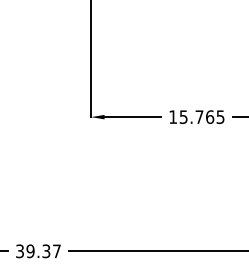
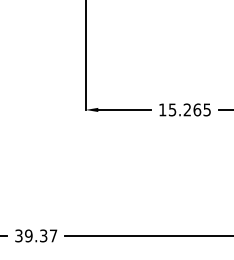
text: (198, 116) -> (186, 109), 15.765 -> 15.265

